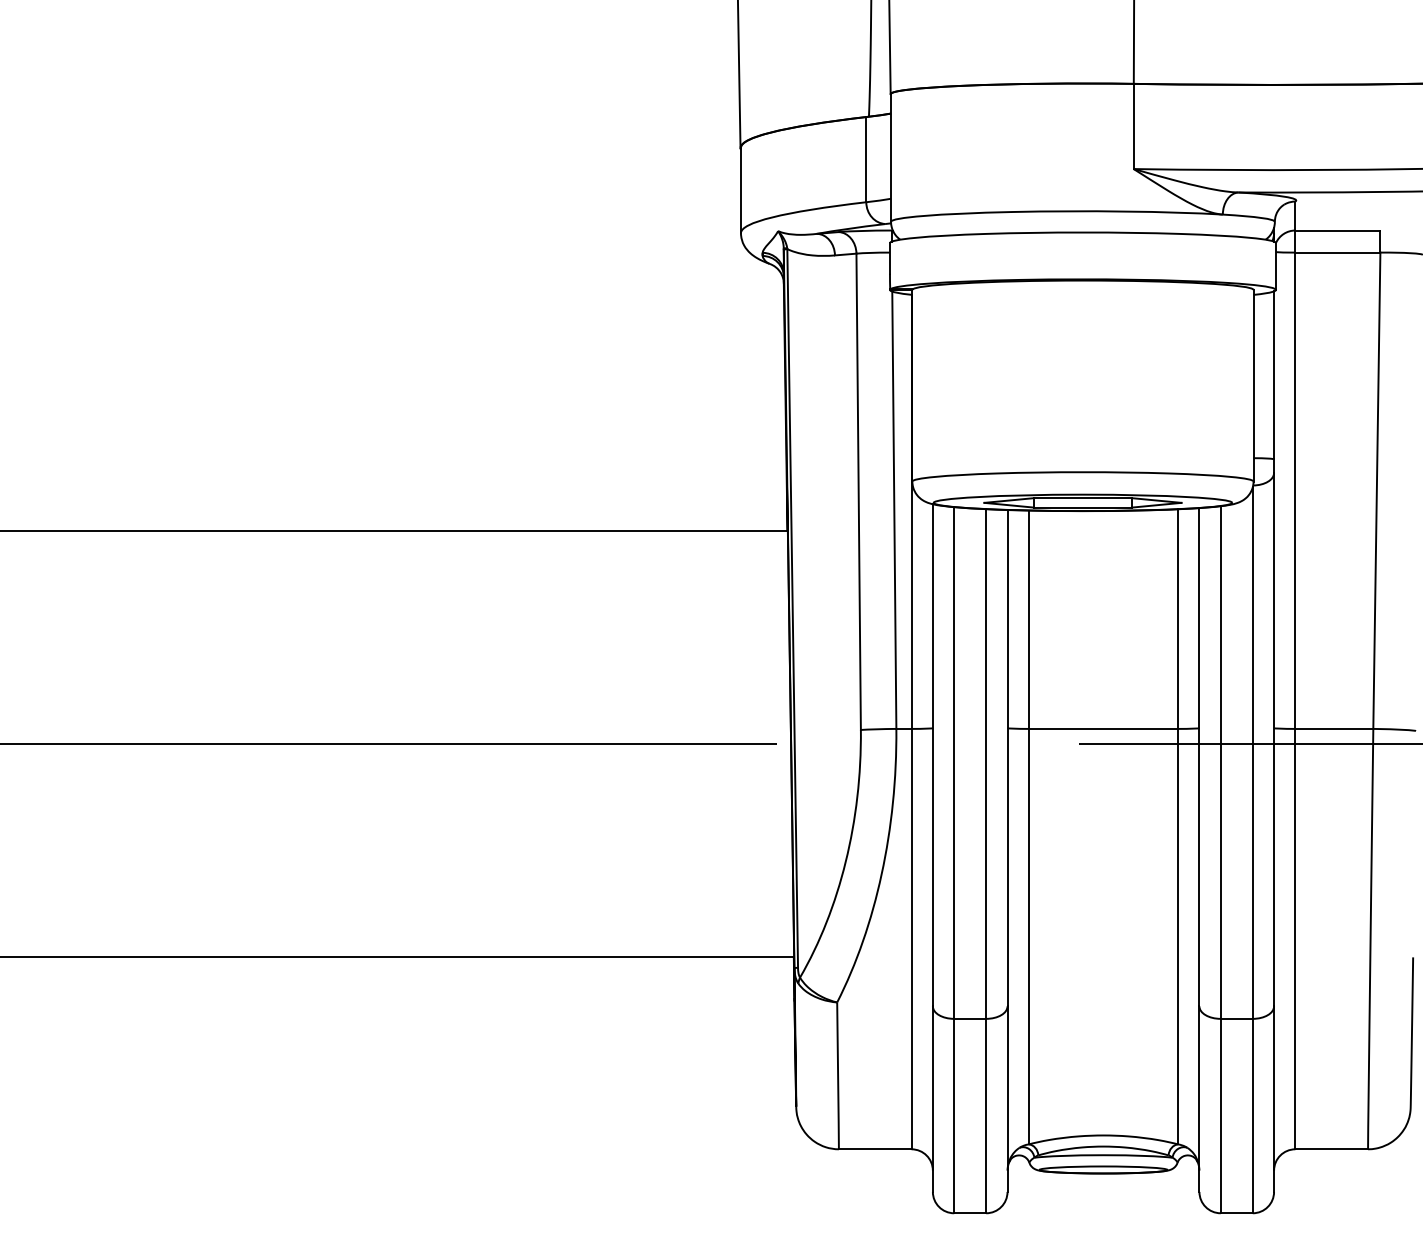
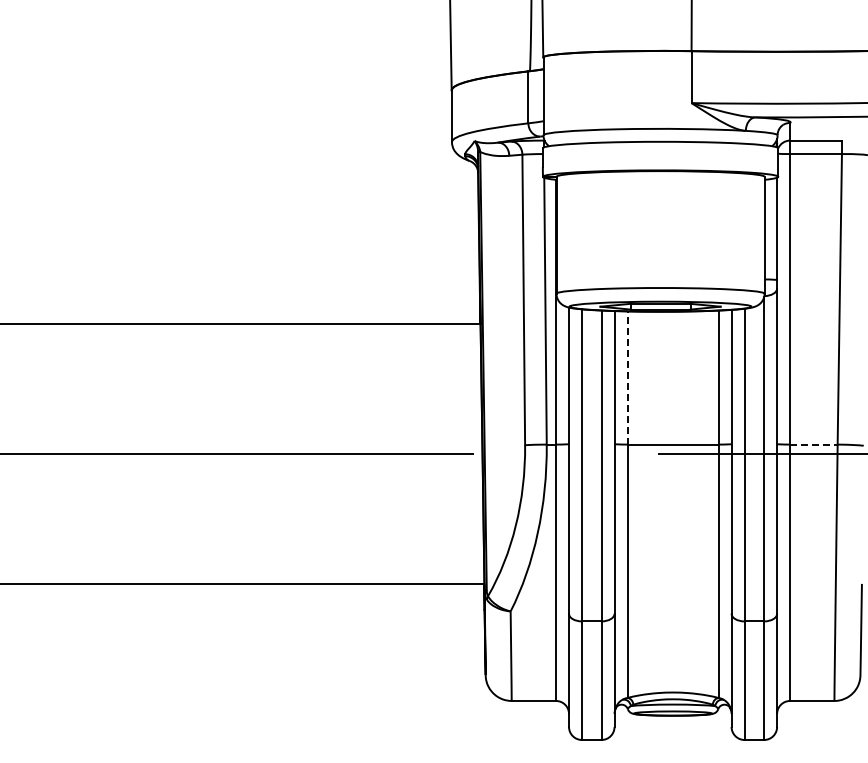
line: (1028, 618) -> (627, 377), solid -> dashed
line: (1333, 728) -> (813, 444), solid -> dashed

